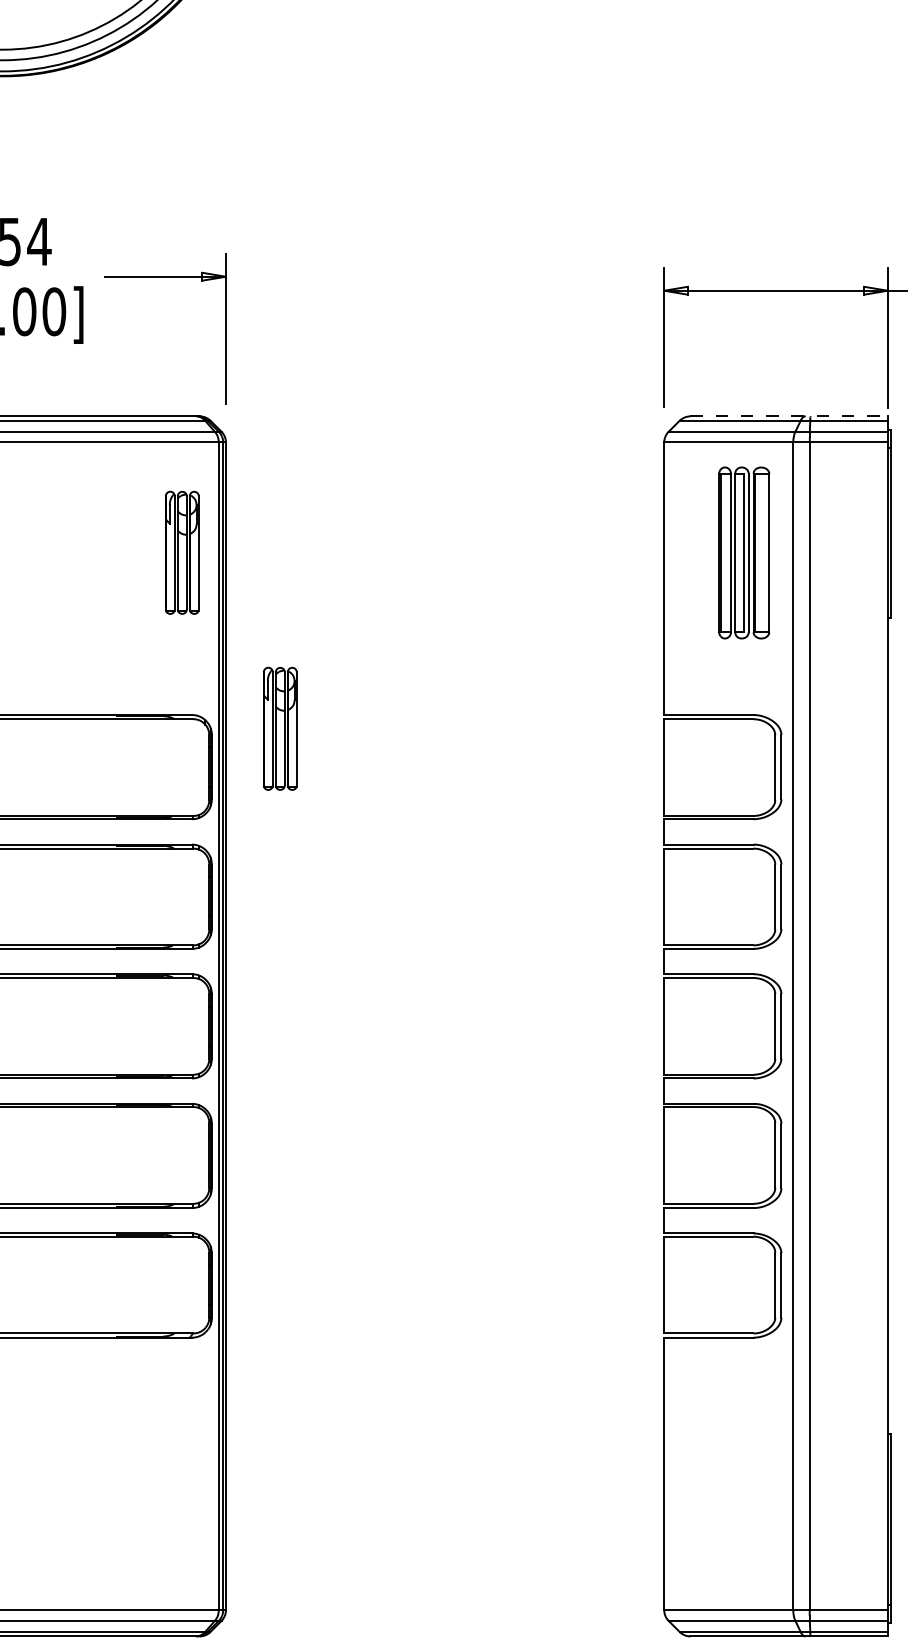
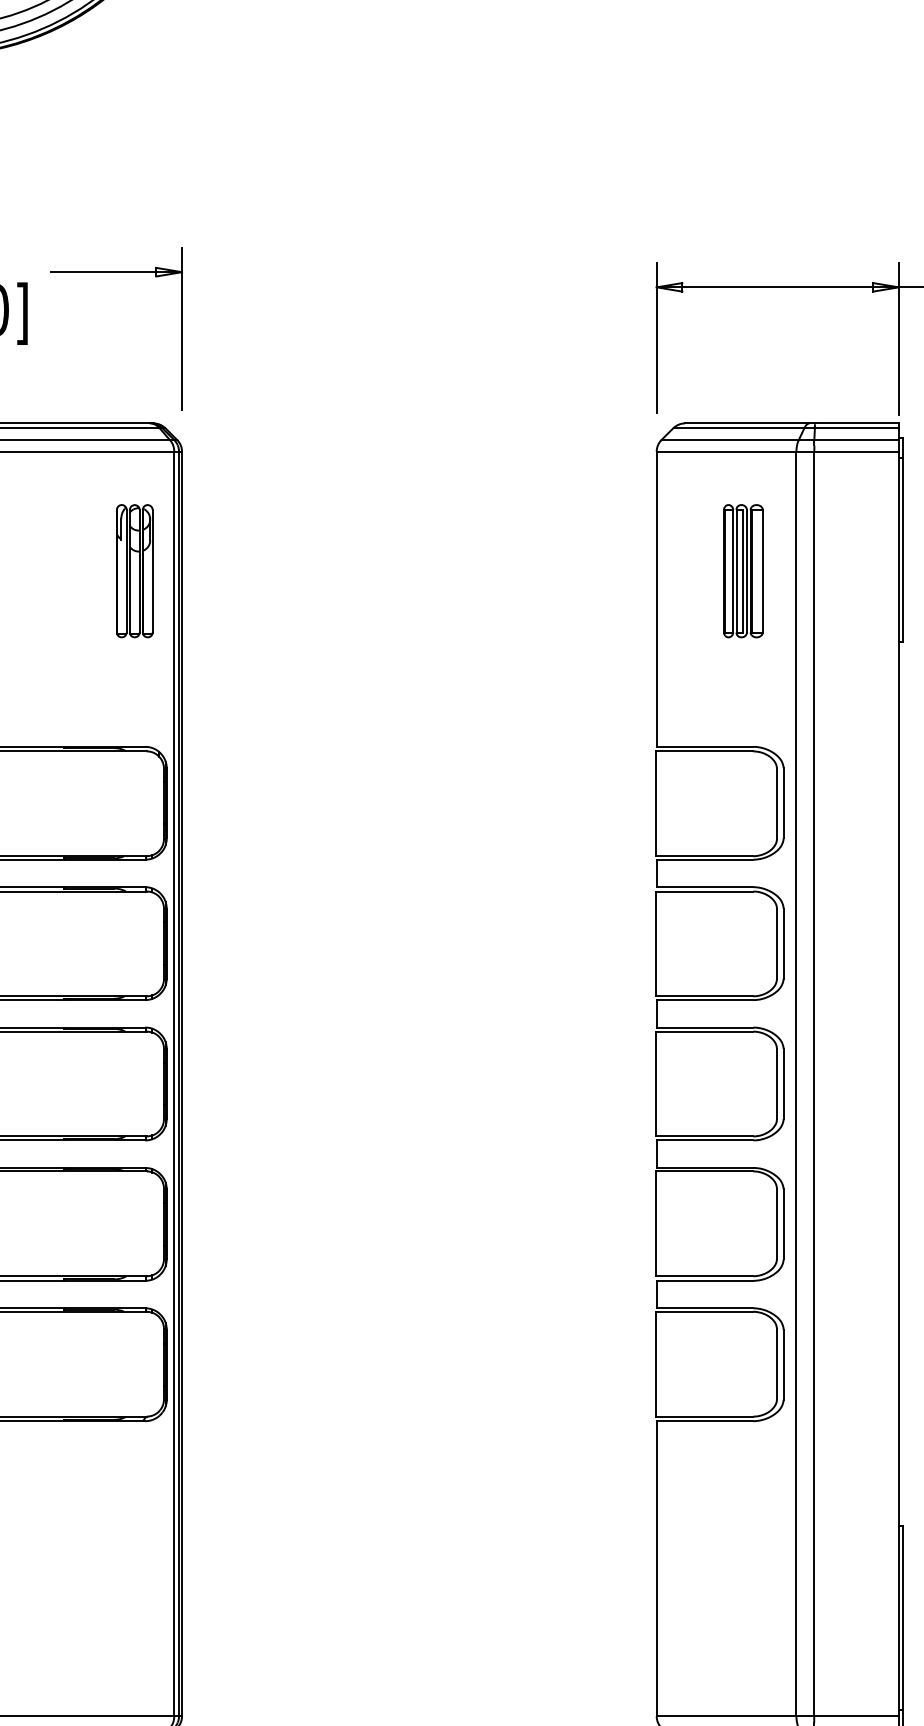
line: (789, 416) -> (792, 423), dashed -> solid
part: (744, 552) -> (743, 570), size x0.71
part: (280, 728) -> (241, 761), removed

